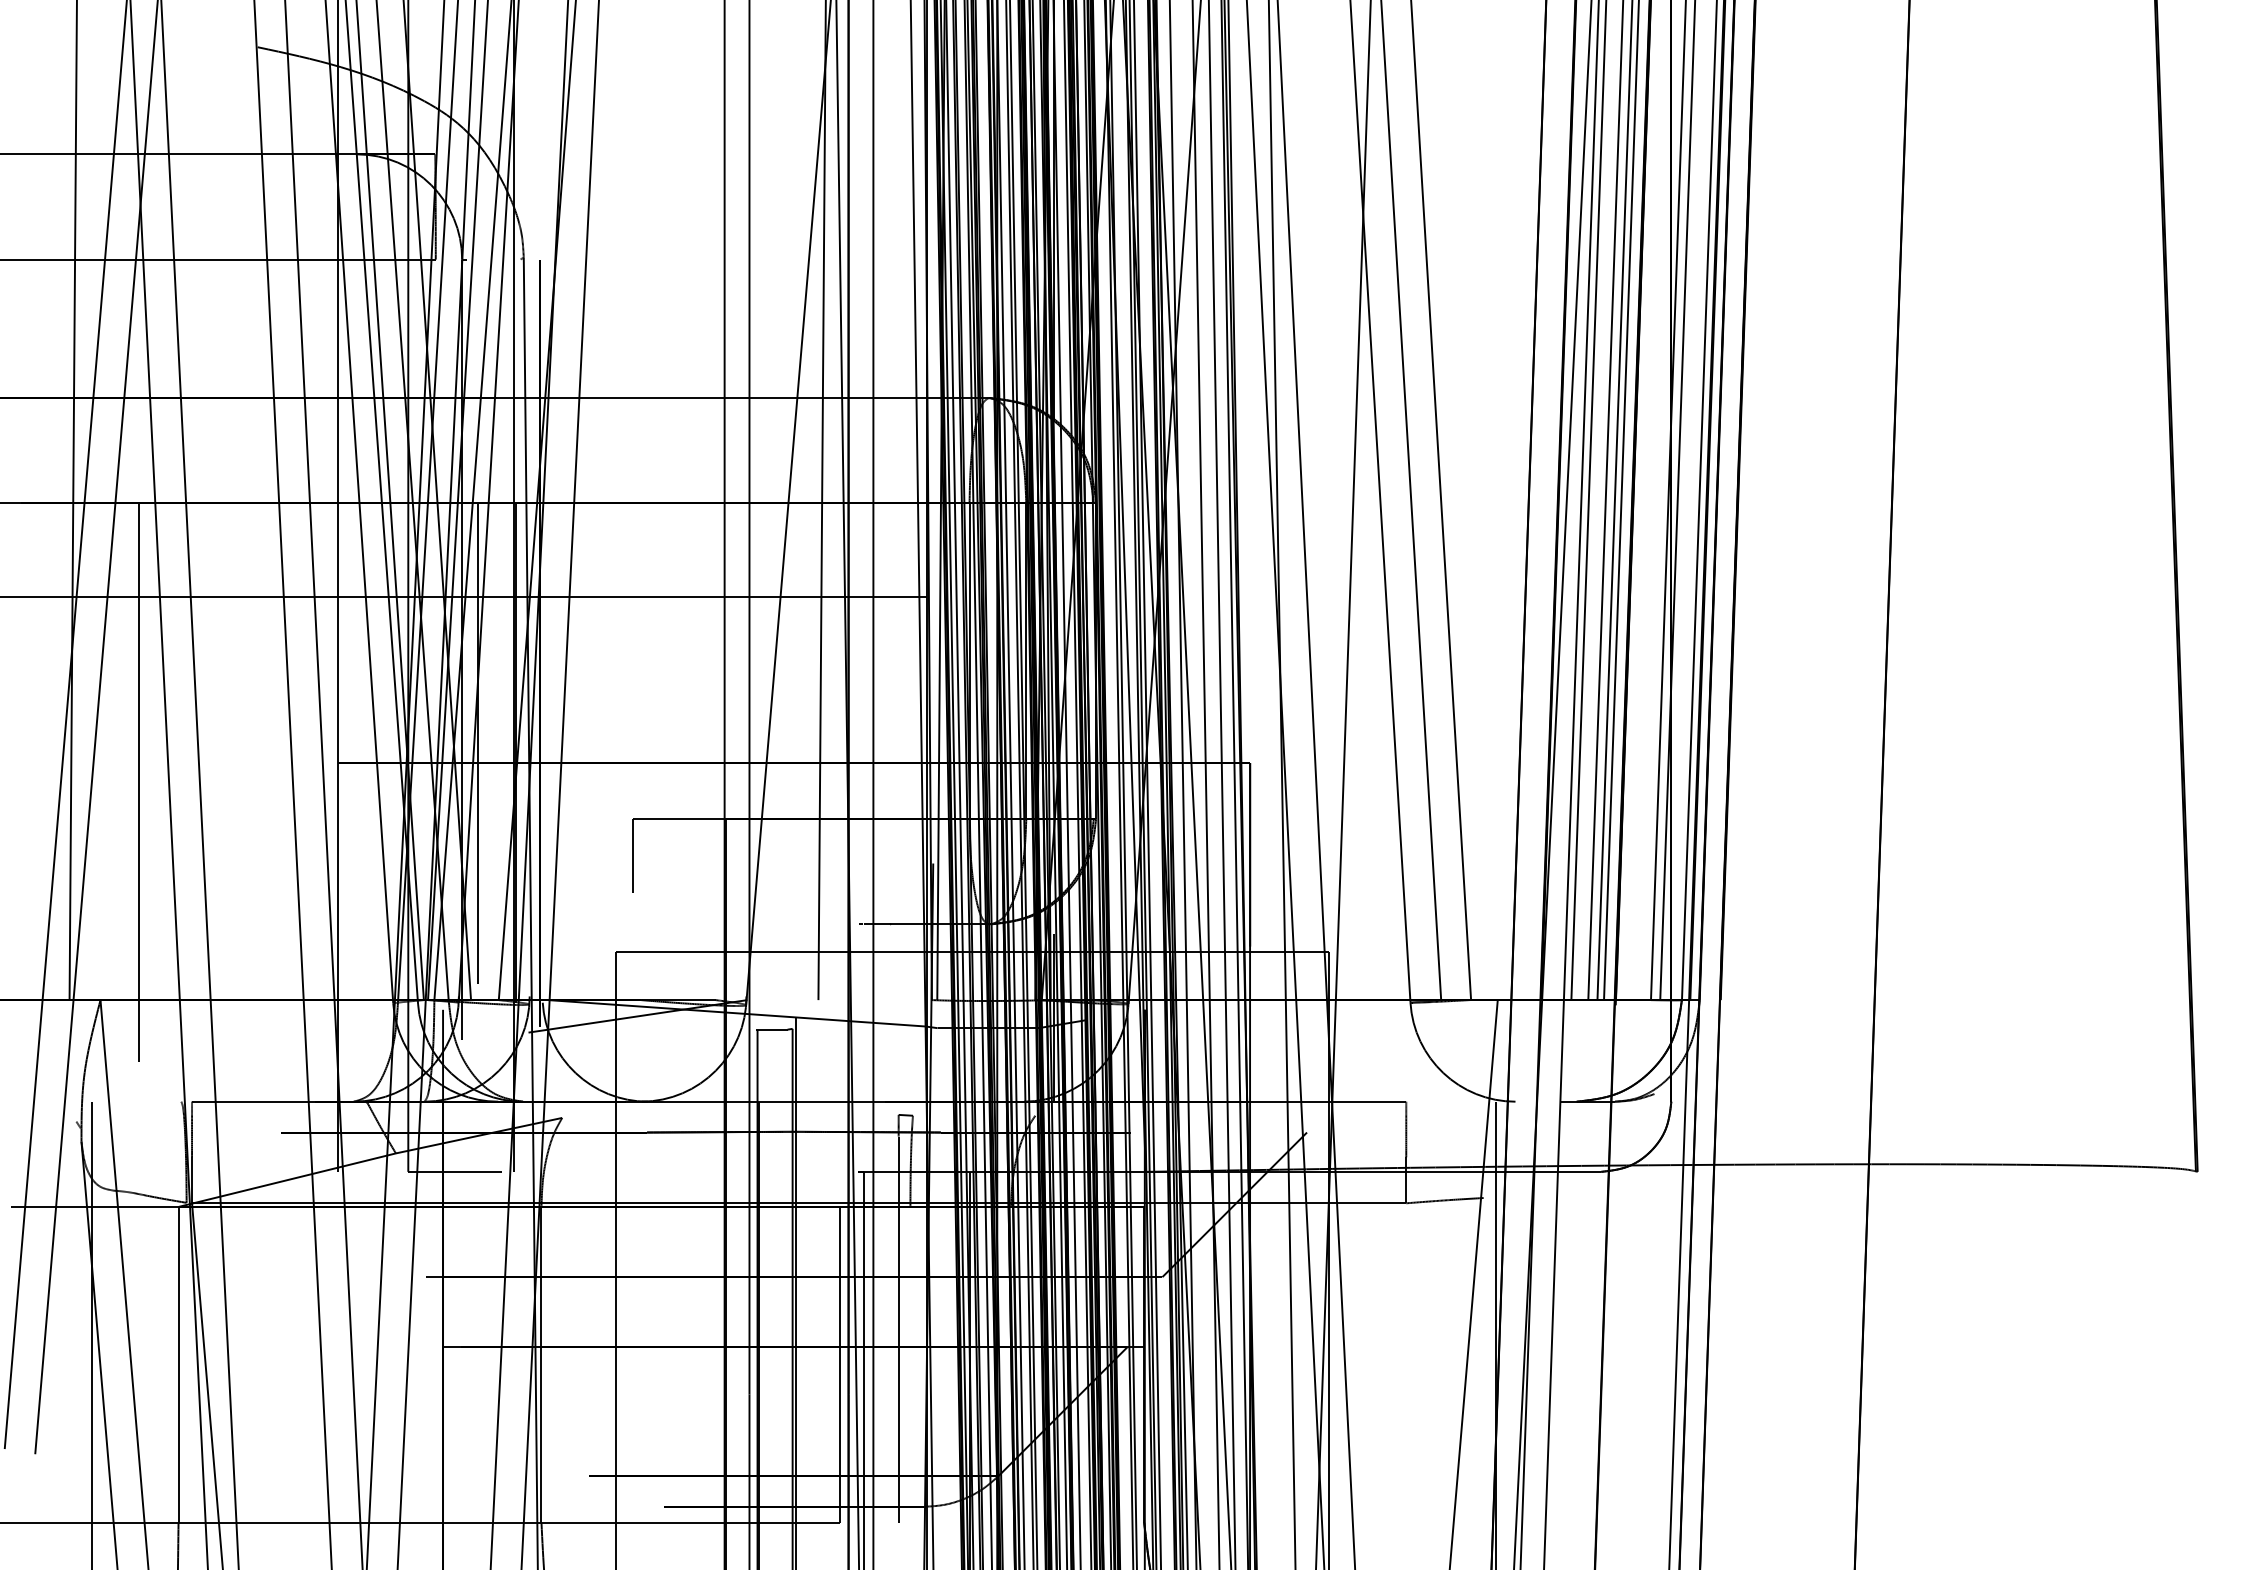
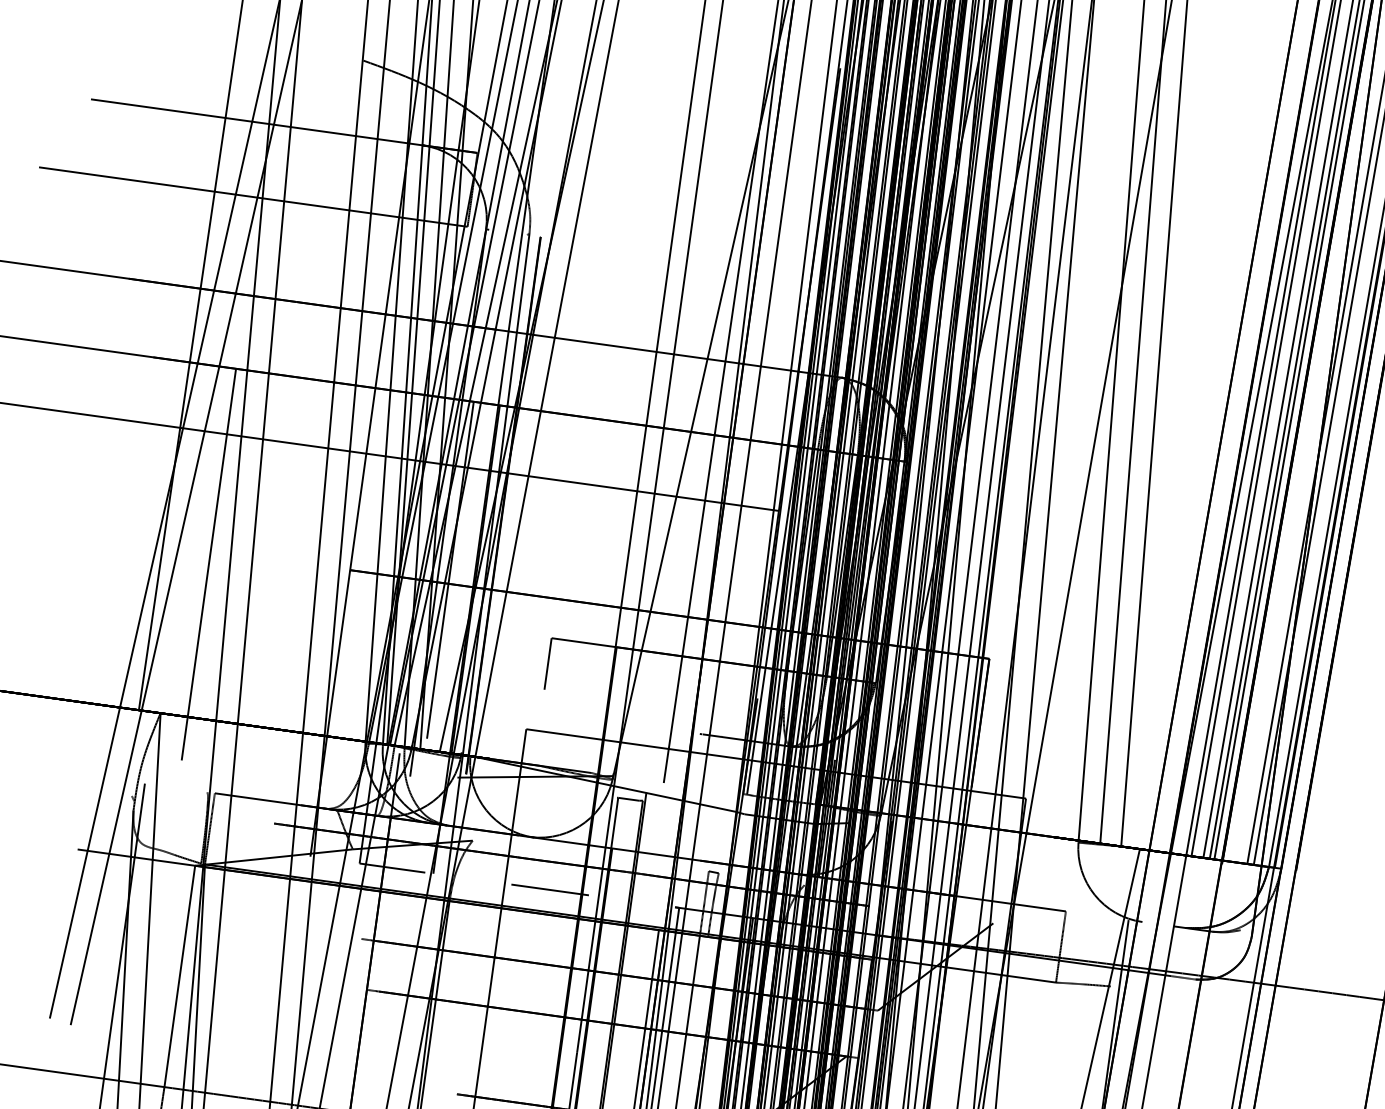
line: (679, 1171) -> (549, 889), added

